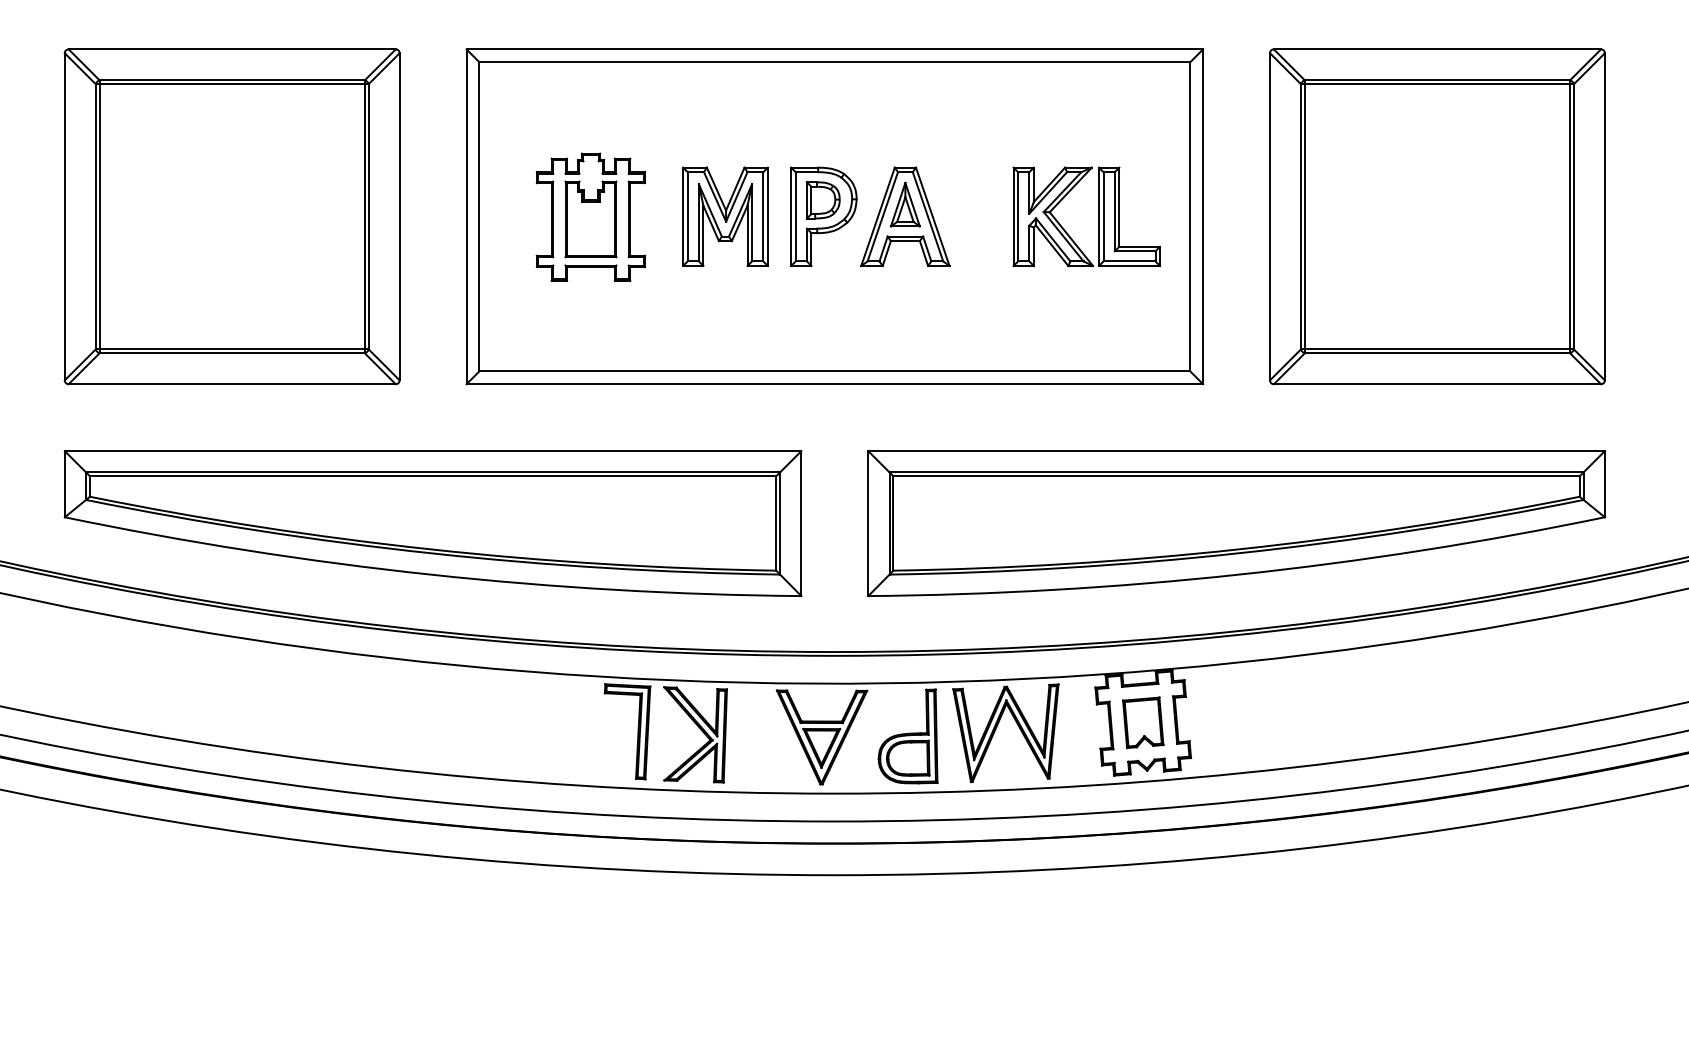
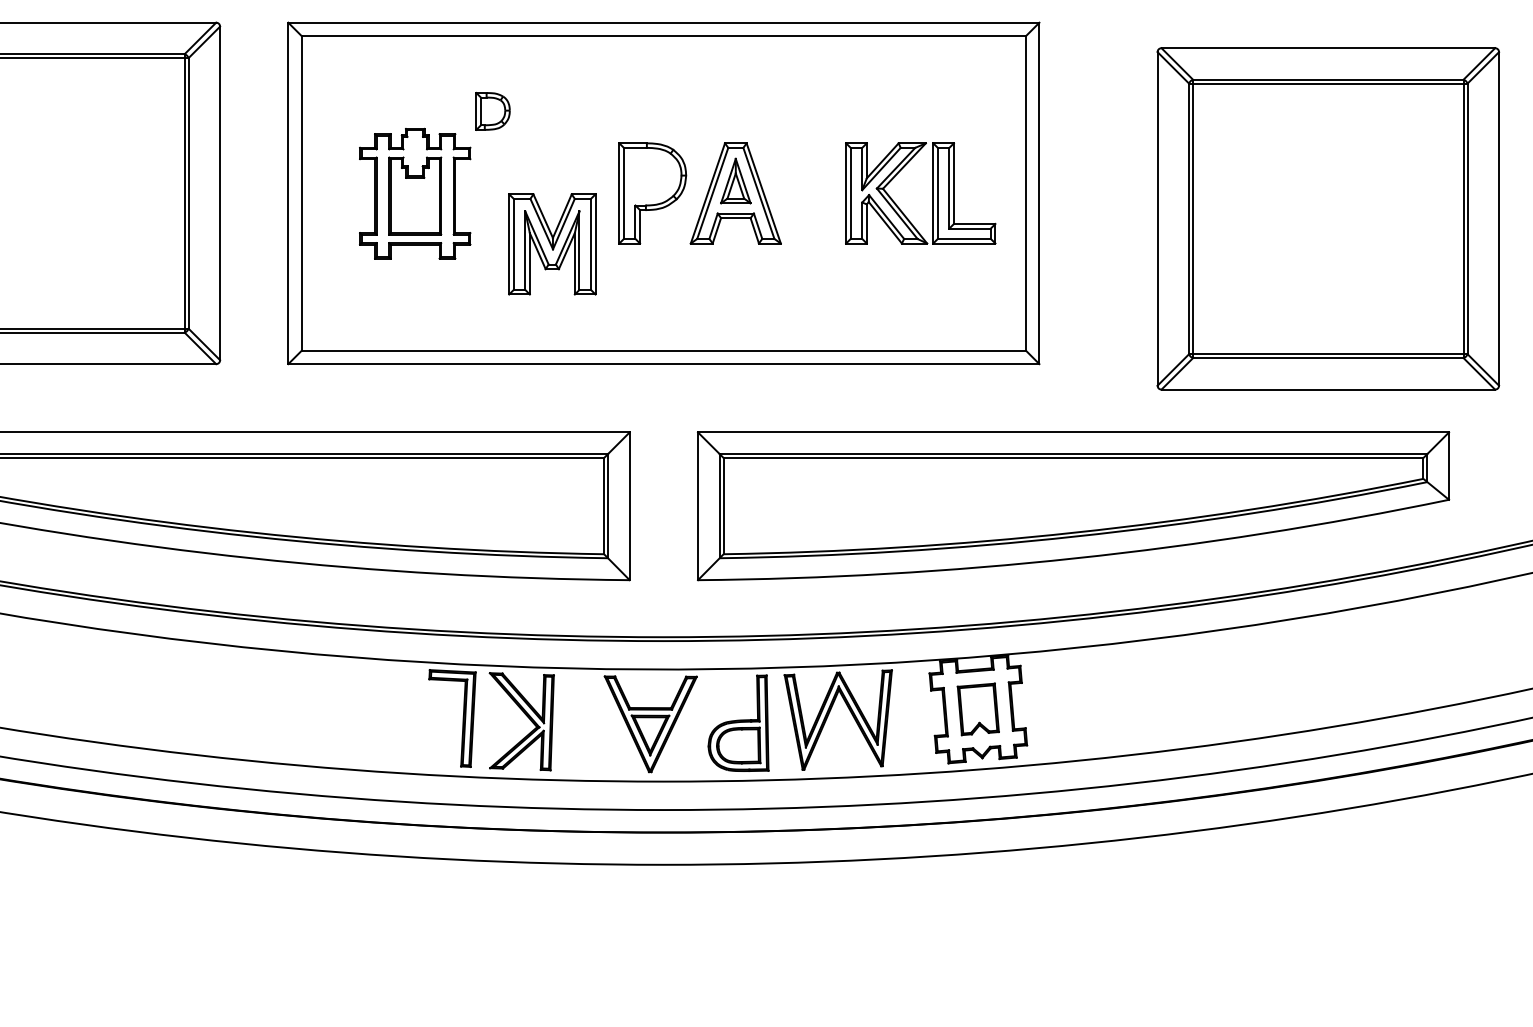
part: (822, 200) -> (492, 111), moved
part: (725, 216) -> (552, 244), moved
part: (1437, 216) -> (1328, 218), moved

